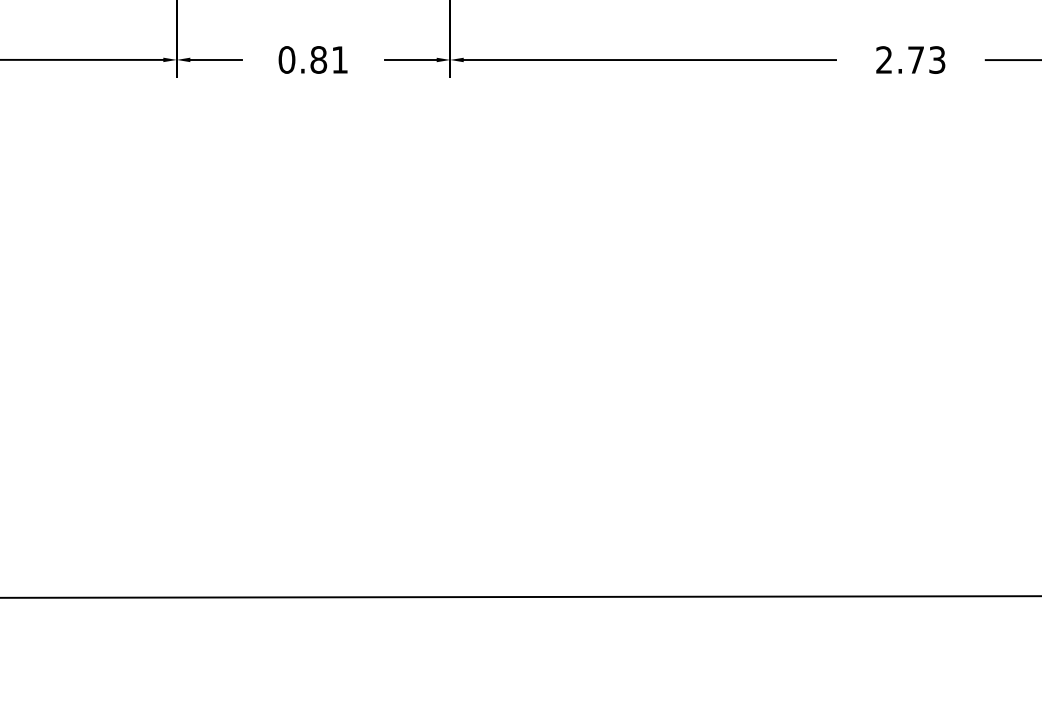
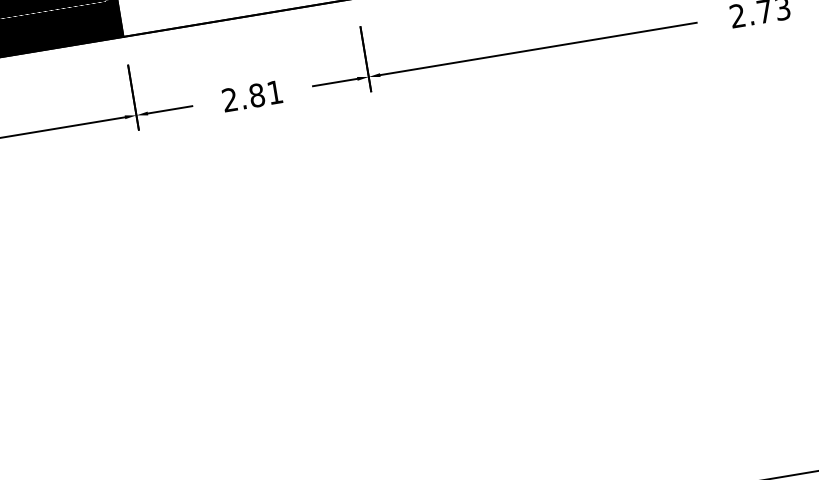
text: (286, 59) -> (229, 99), 0.81 -> 2.81

